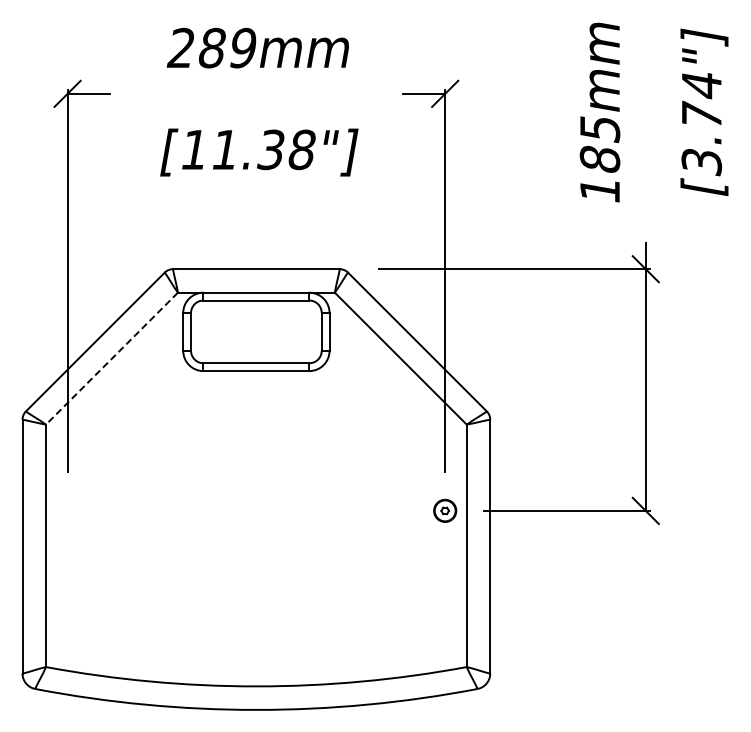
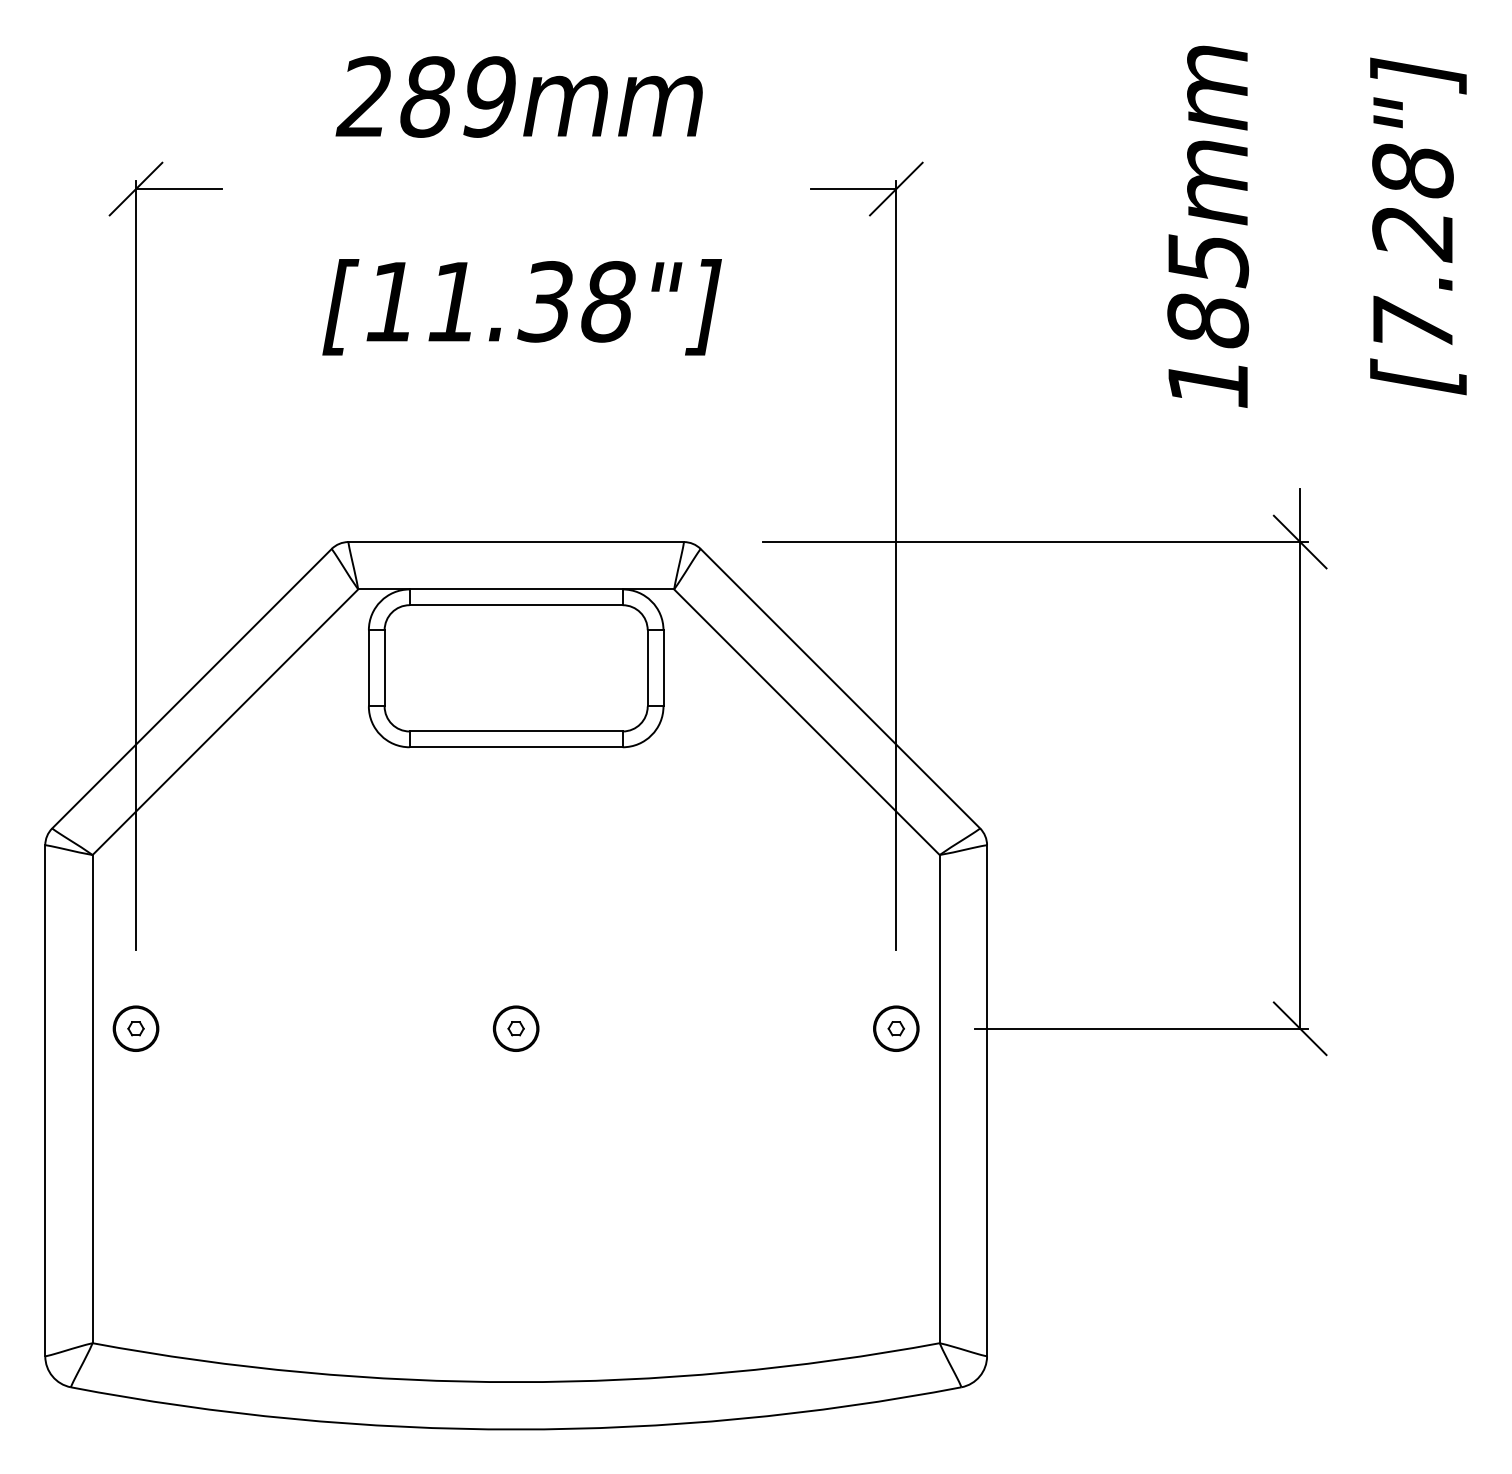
text: (701, 123) -> (1412, 248), [3.74"] -> [7.28"]
line: (111, 359) -> (224, 723), dashed -> solid
part: (67, 510) -> (135, 1027), added
part: (256, 510) -> (516, 1027), added

